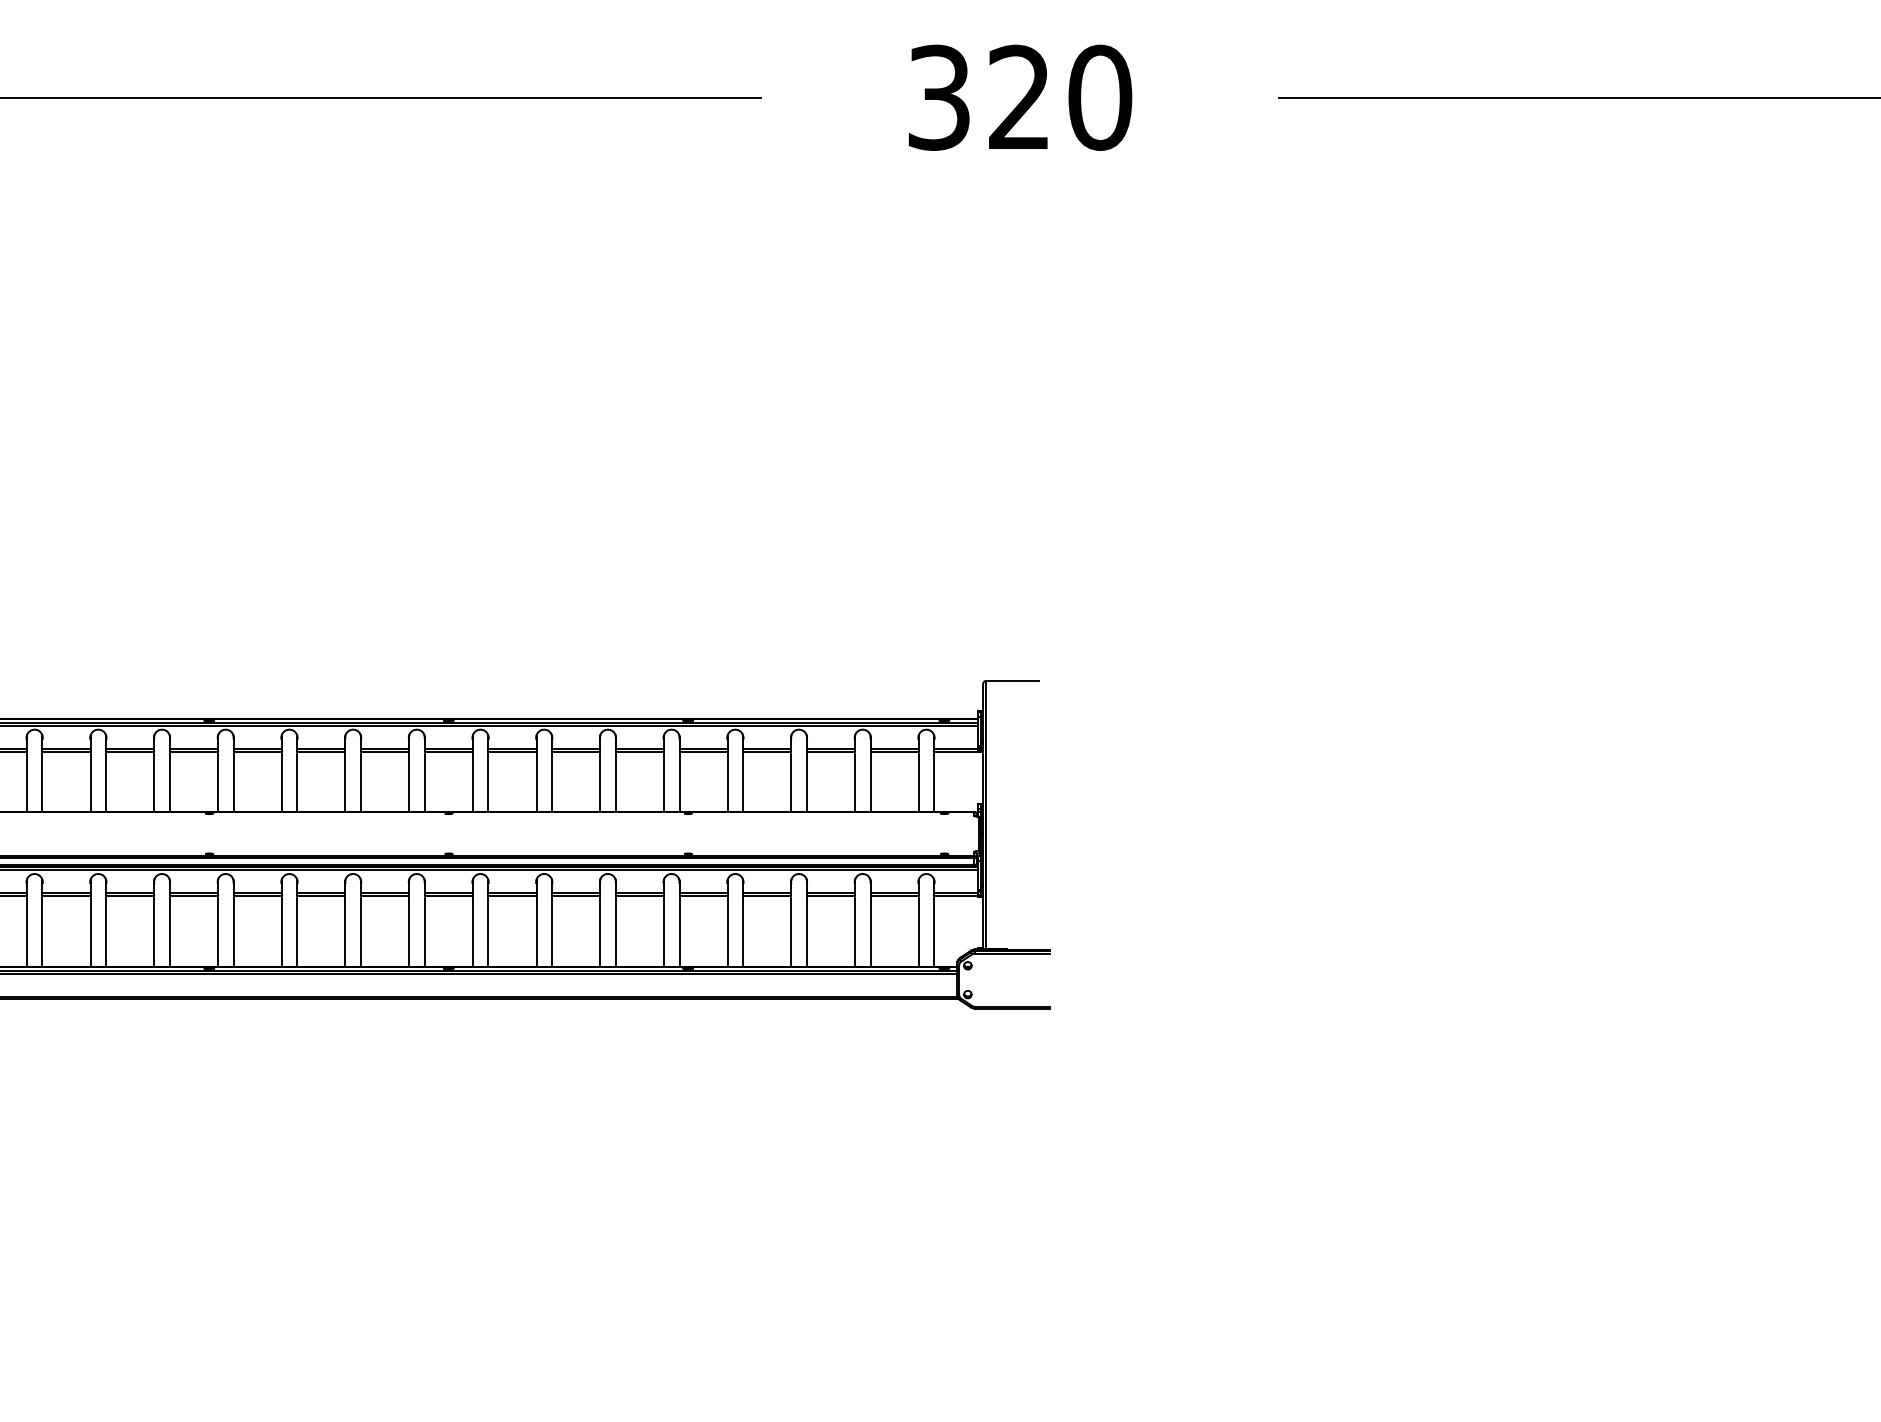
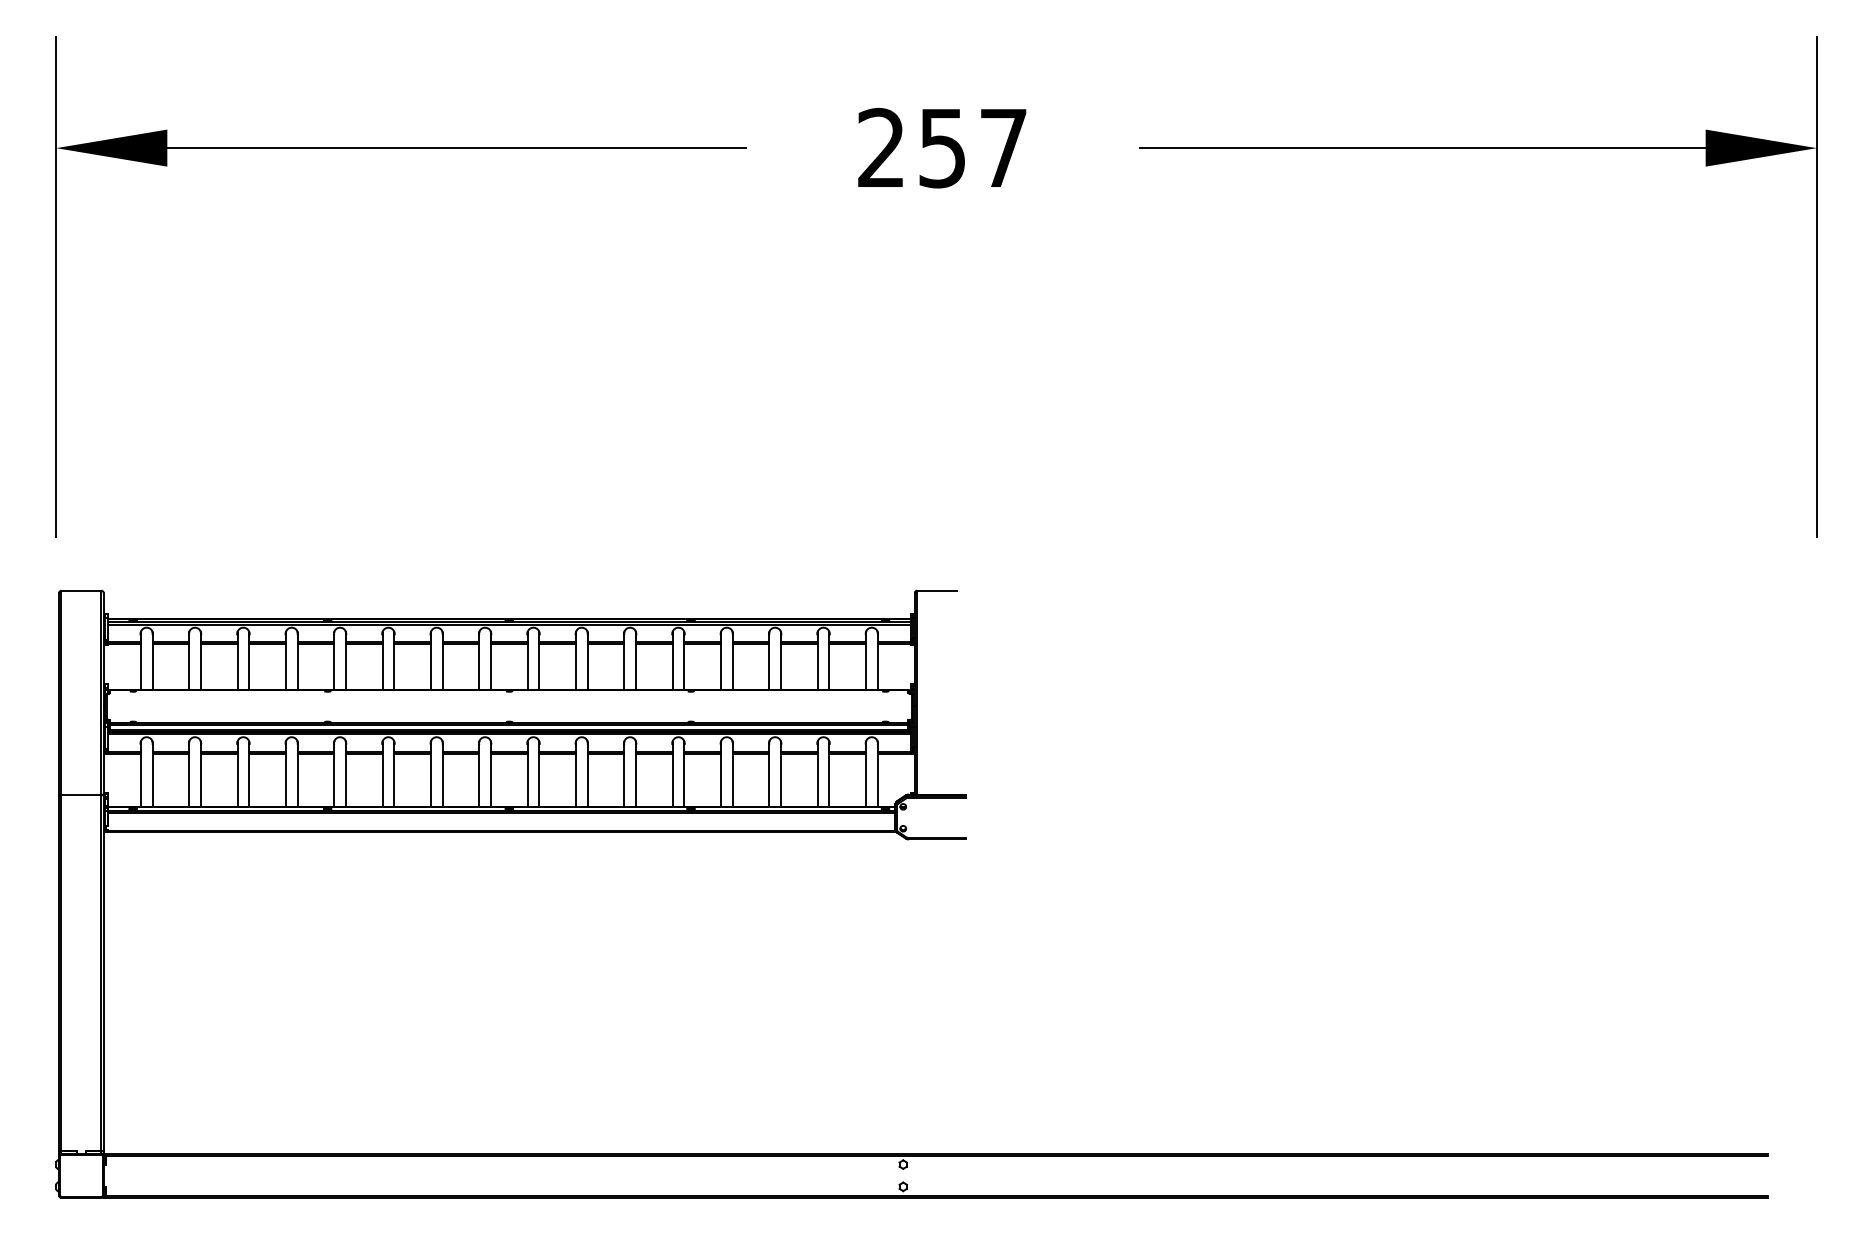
text: (1019, 96) -> (942, 147), 320 -> 257

